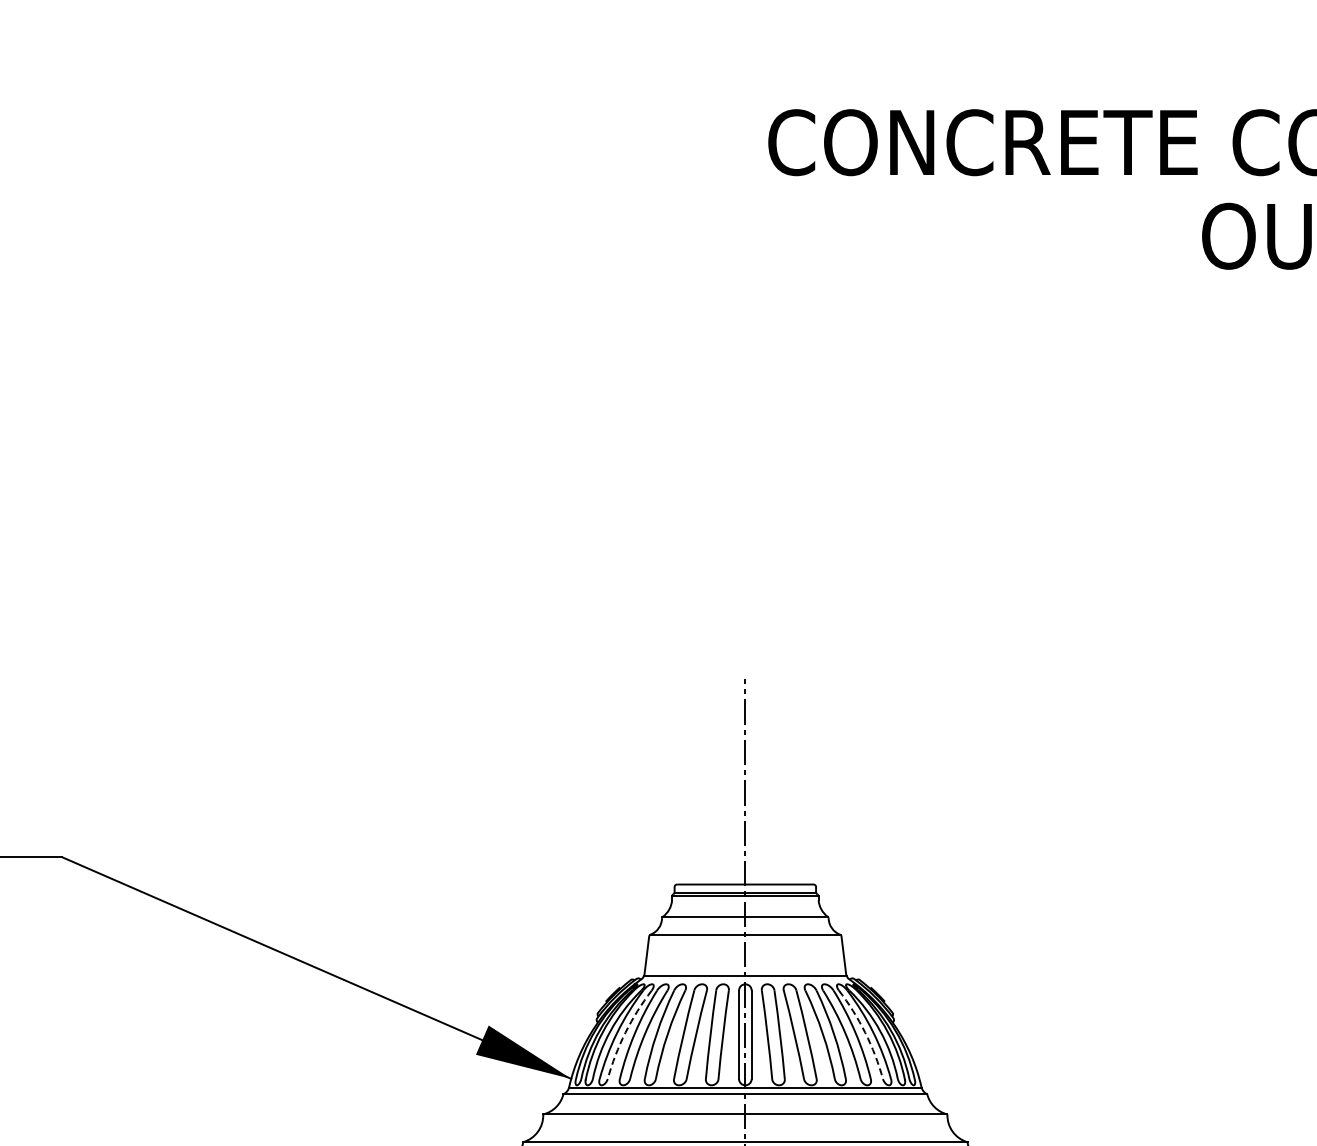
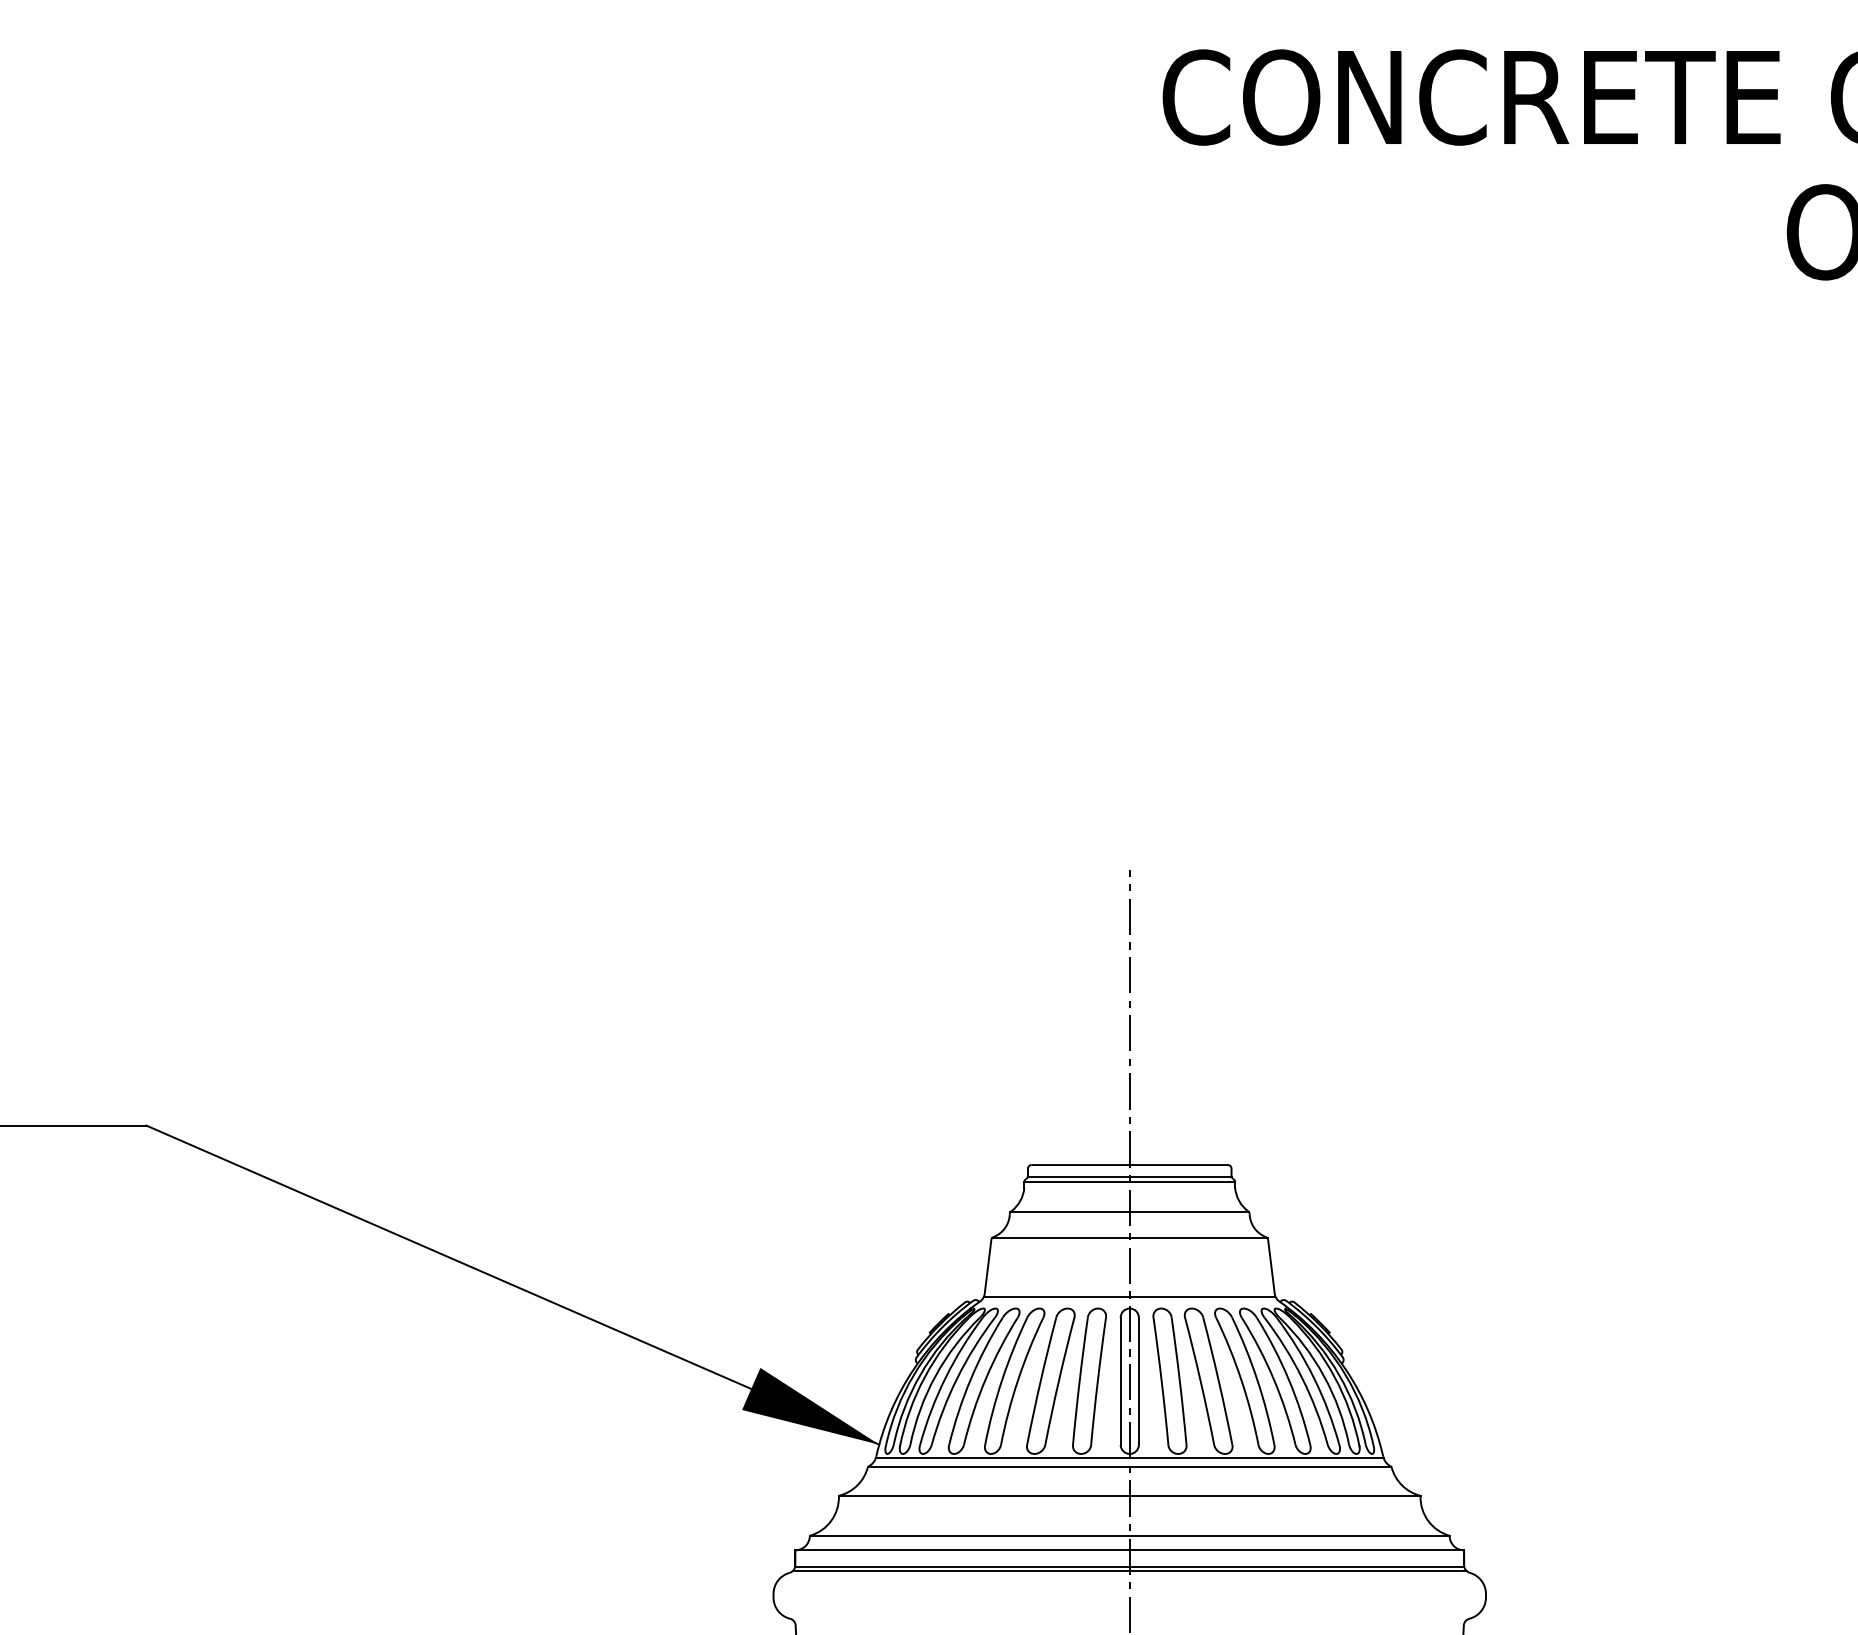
line: (625, 1032) -> (957, 1377), dashed -> solid
line: (865, 1032) -> (1302, 1377), dashed -> solid

